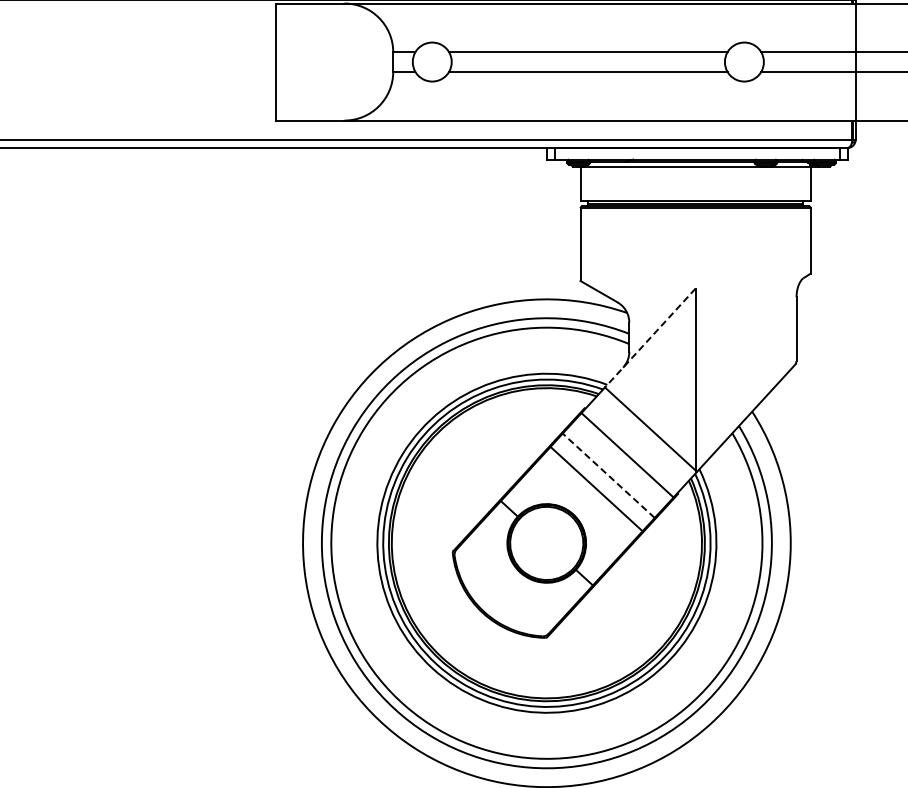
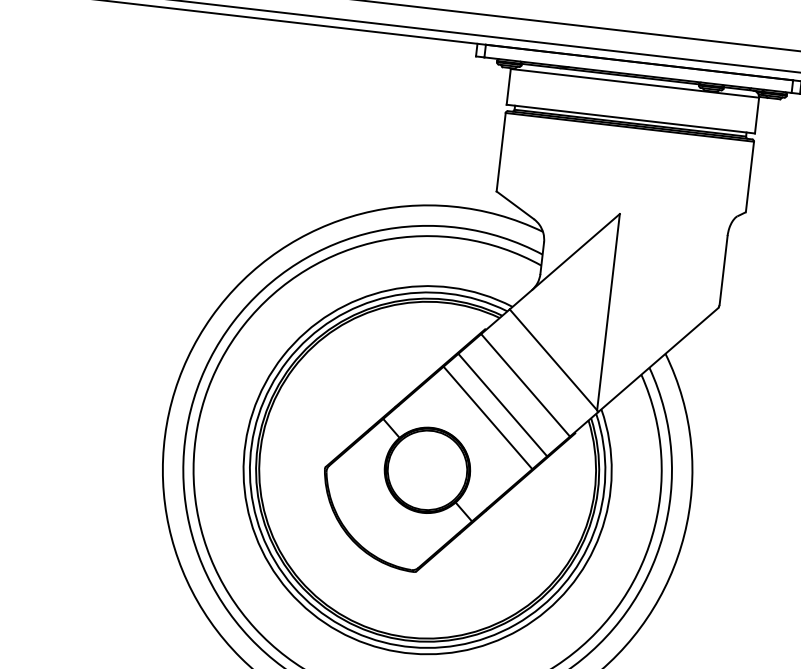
line: (649, 338) -> (563, 262), dashed -> solid
line: (608, 475) -> (502, 404), dashed -> solid

